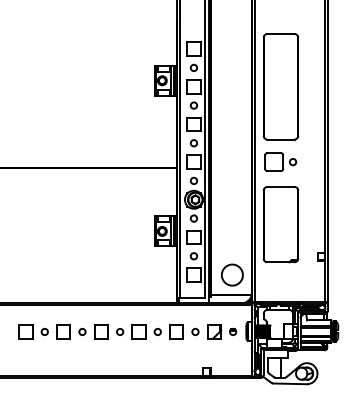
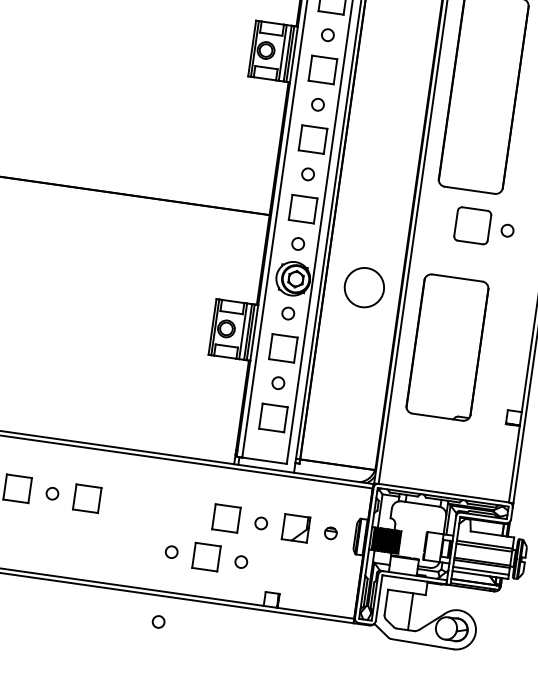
part: (280, 161) -> (484, 226), moved
circle: (232, 274) -> (364, 286), moved
part: (138, 331) -> (205, 556), moved
circle: (148, 391) -> (158, 621), added

